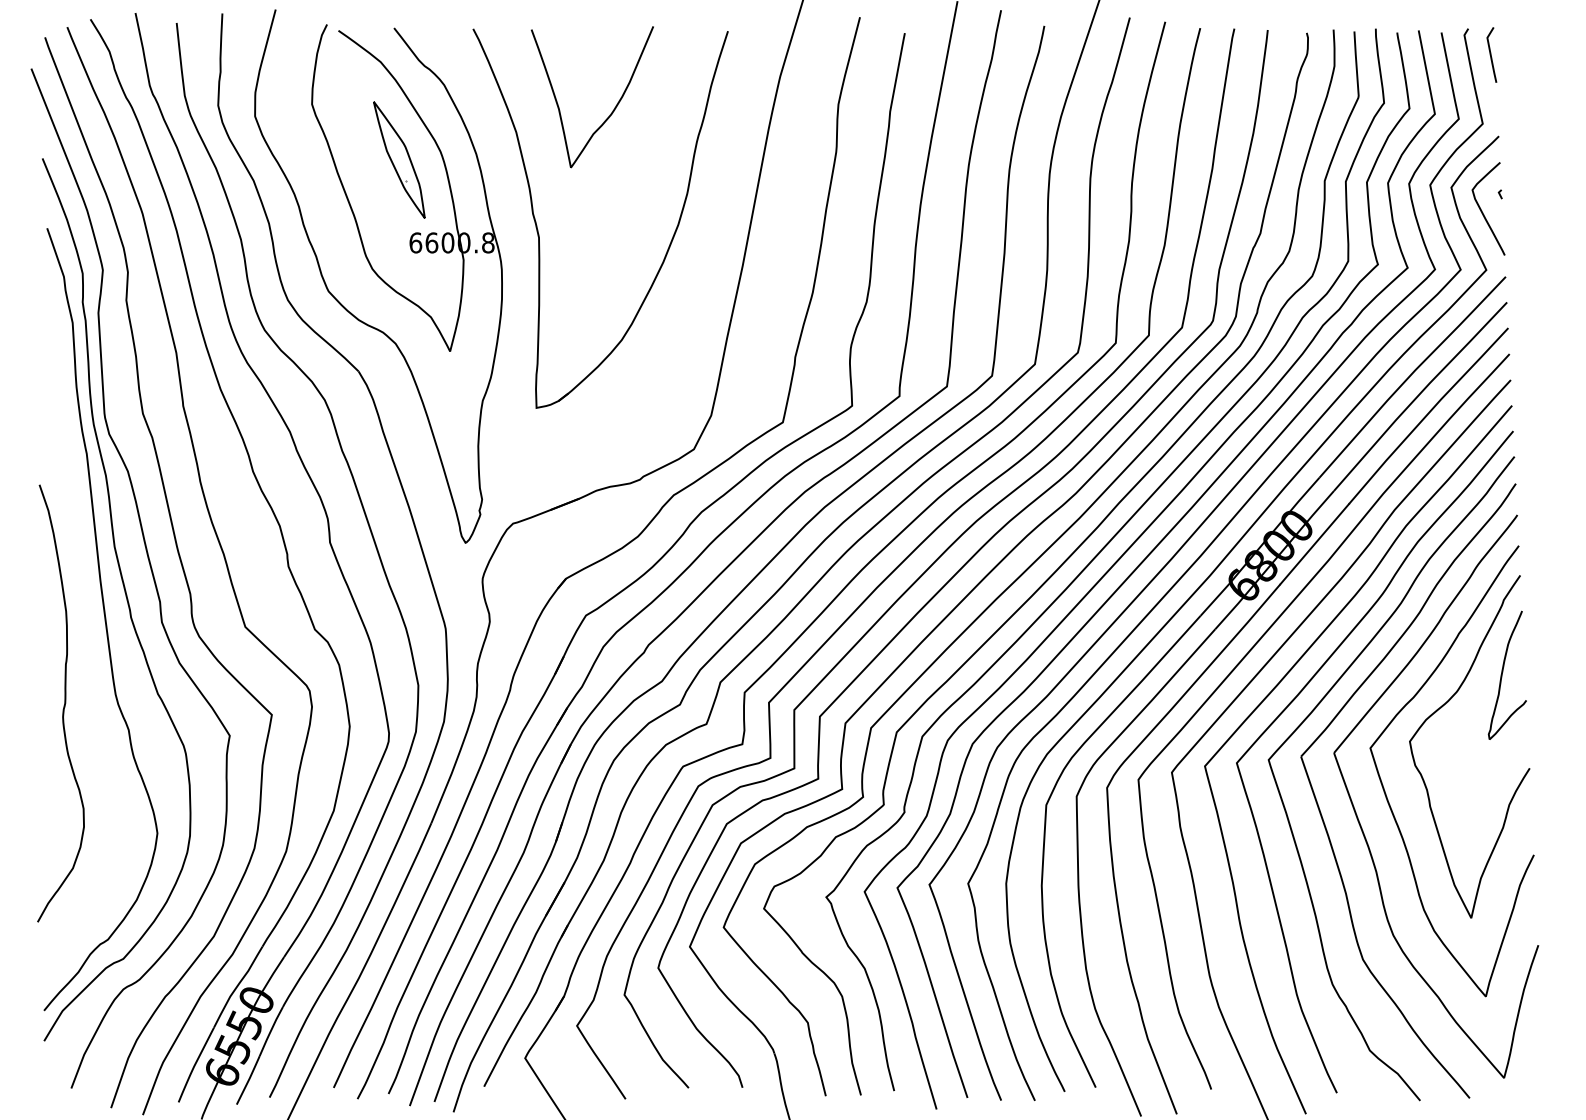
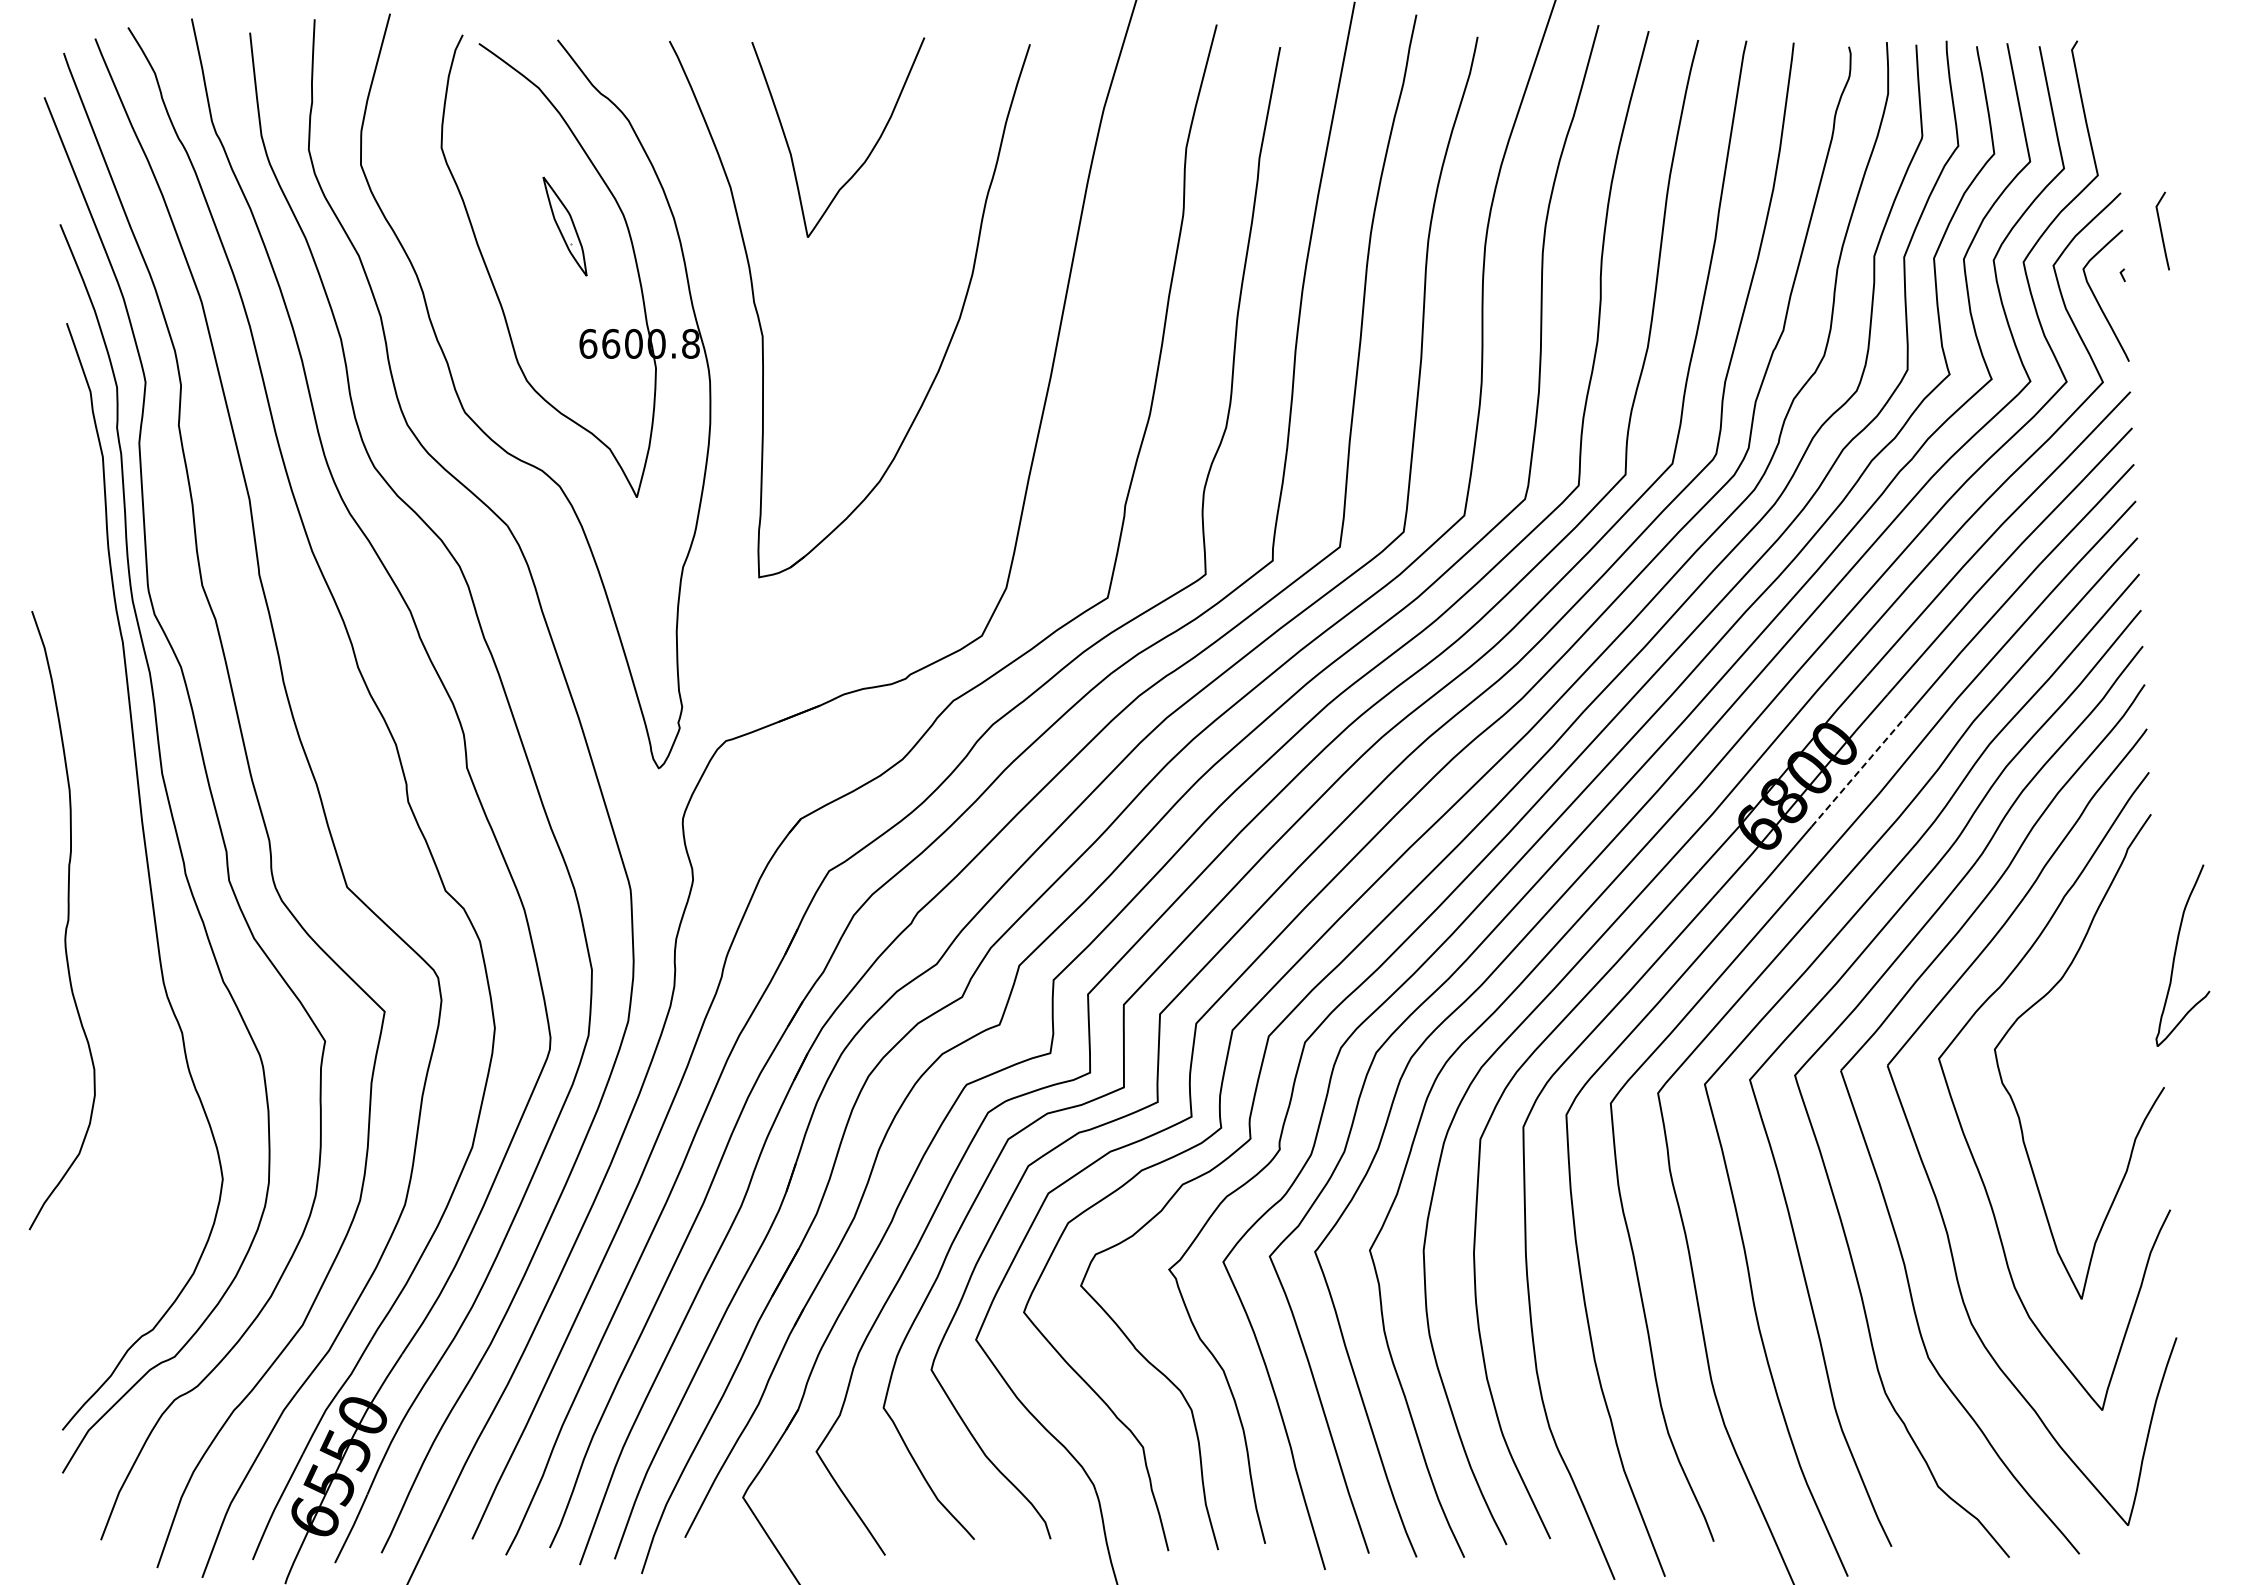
curve: (1490, 54) -> (2161, 230), moved
part: (398, 159) -> (564, 226), size x0.6
line: (1314, 544) -> (1860, 770), solid -> dashed
curve: (1502, 673) -> (2176, 952), moved
curve: (63, 705) -> (66, 923), moved

